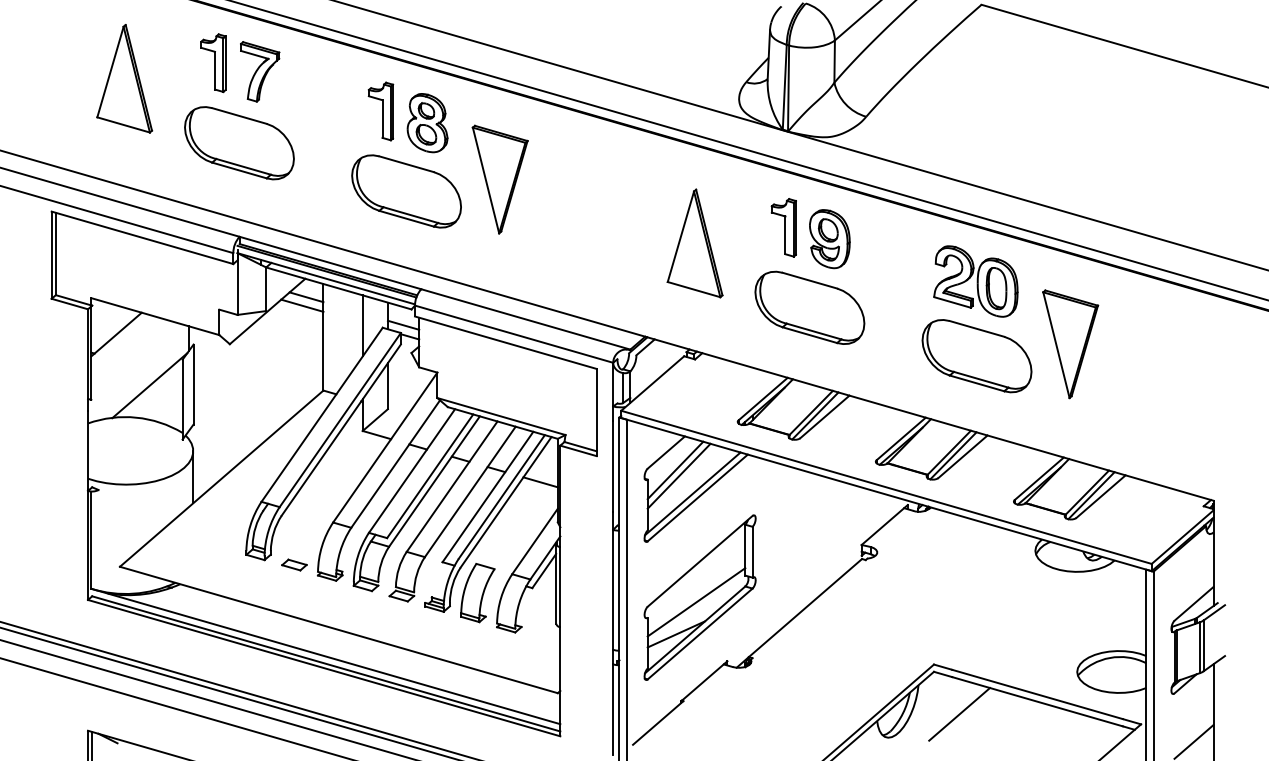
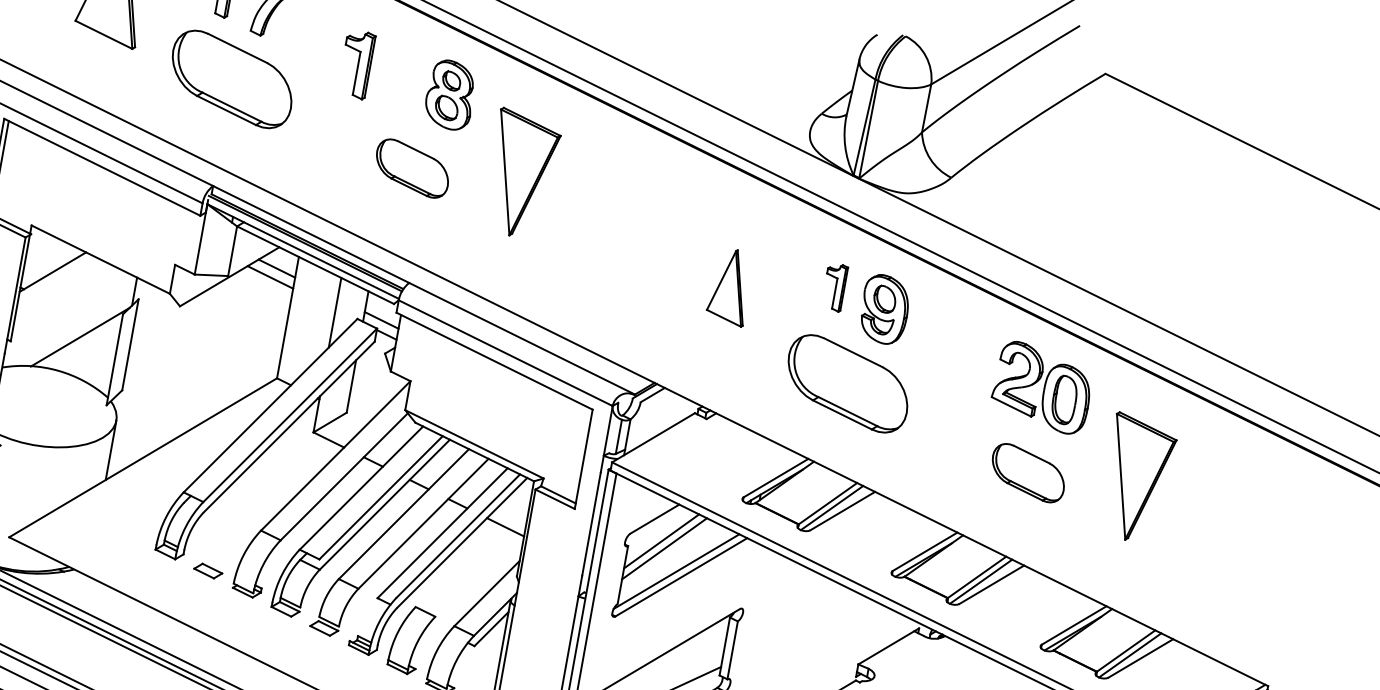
part: (380, 111) -> (355, 64), moved
part: (406, 191) -> (412, 168), size x0.6
part: (783, 227) -> (834, 286), size x0.7
part: (694, 243) -> (729, 286), size x0.6
part: (976, 356) -> (1027, 473), size x0.6

